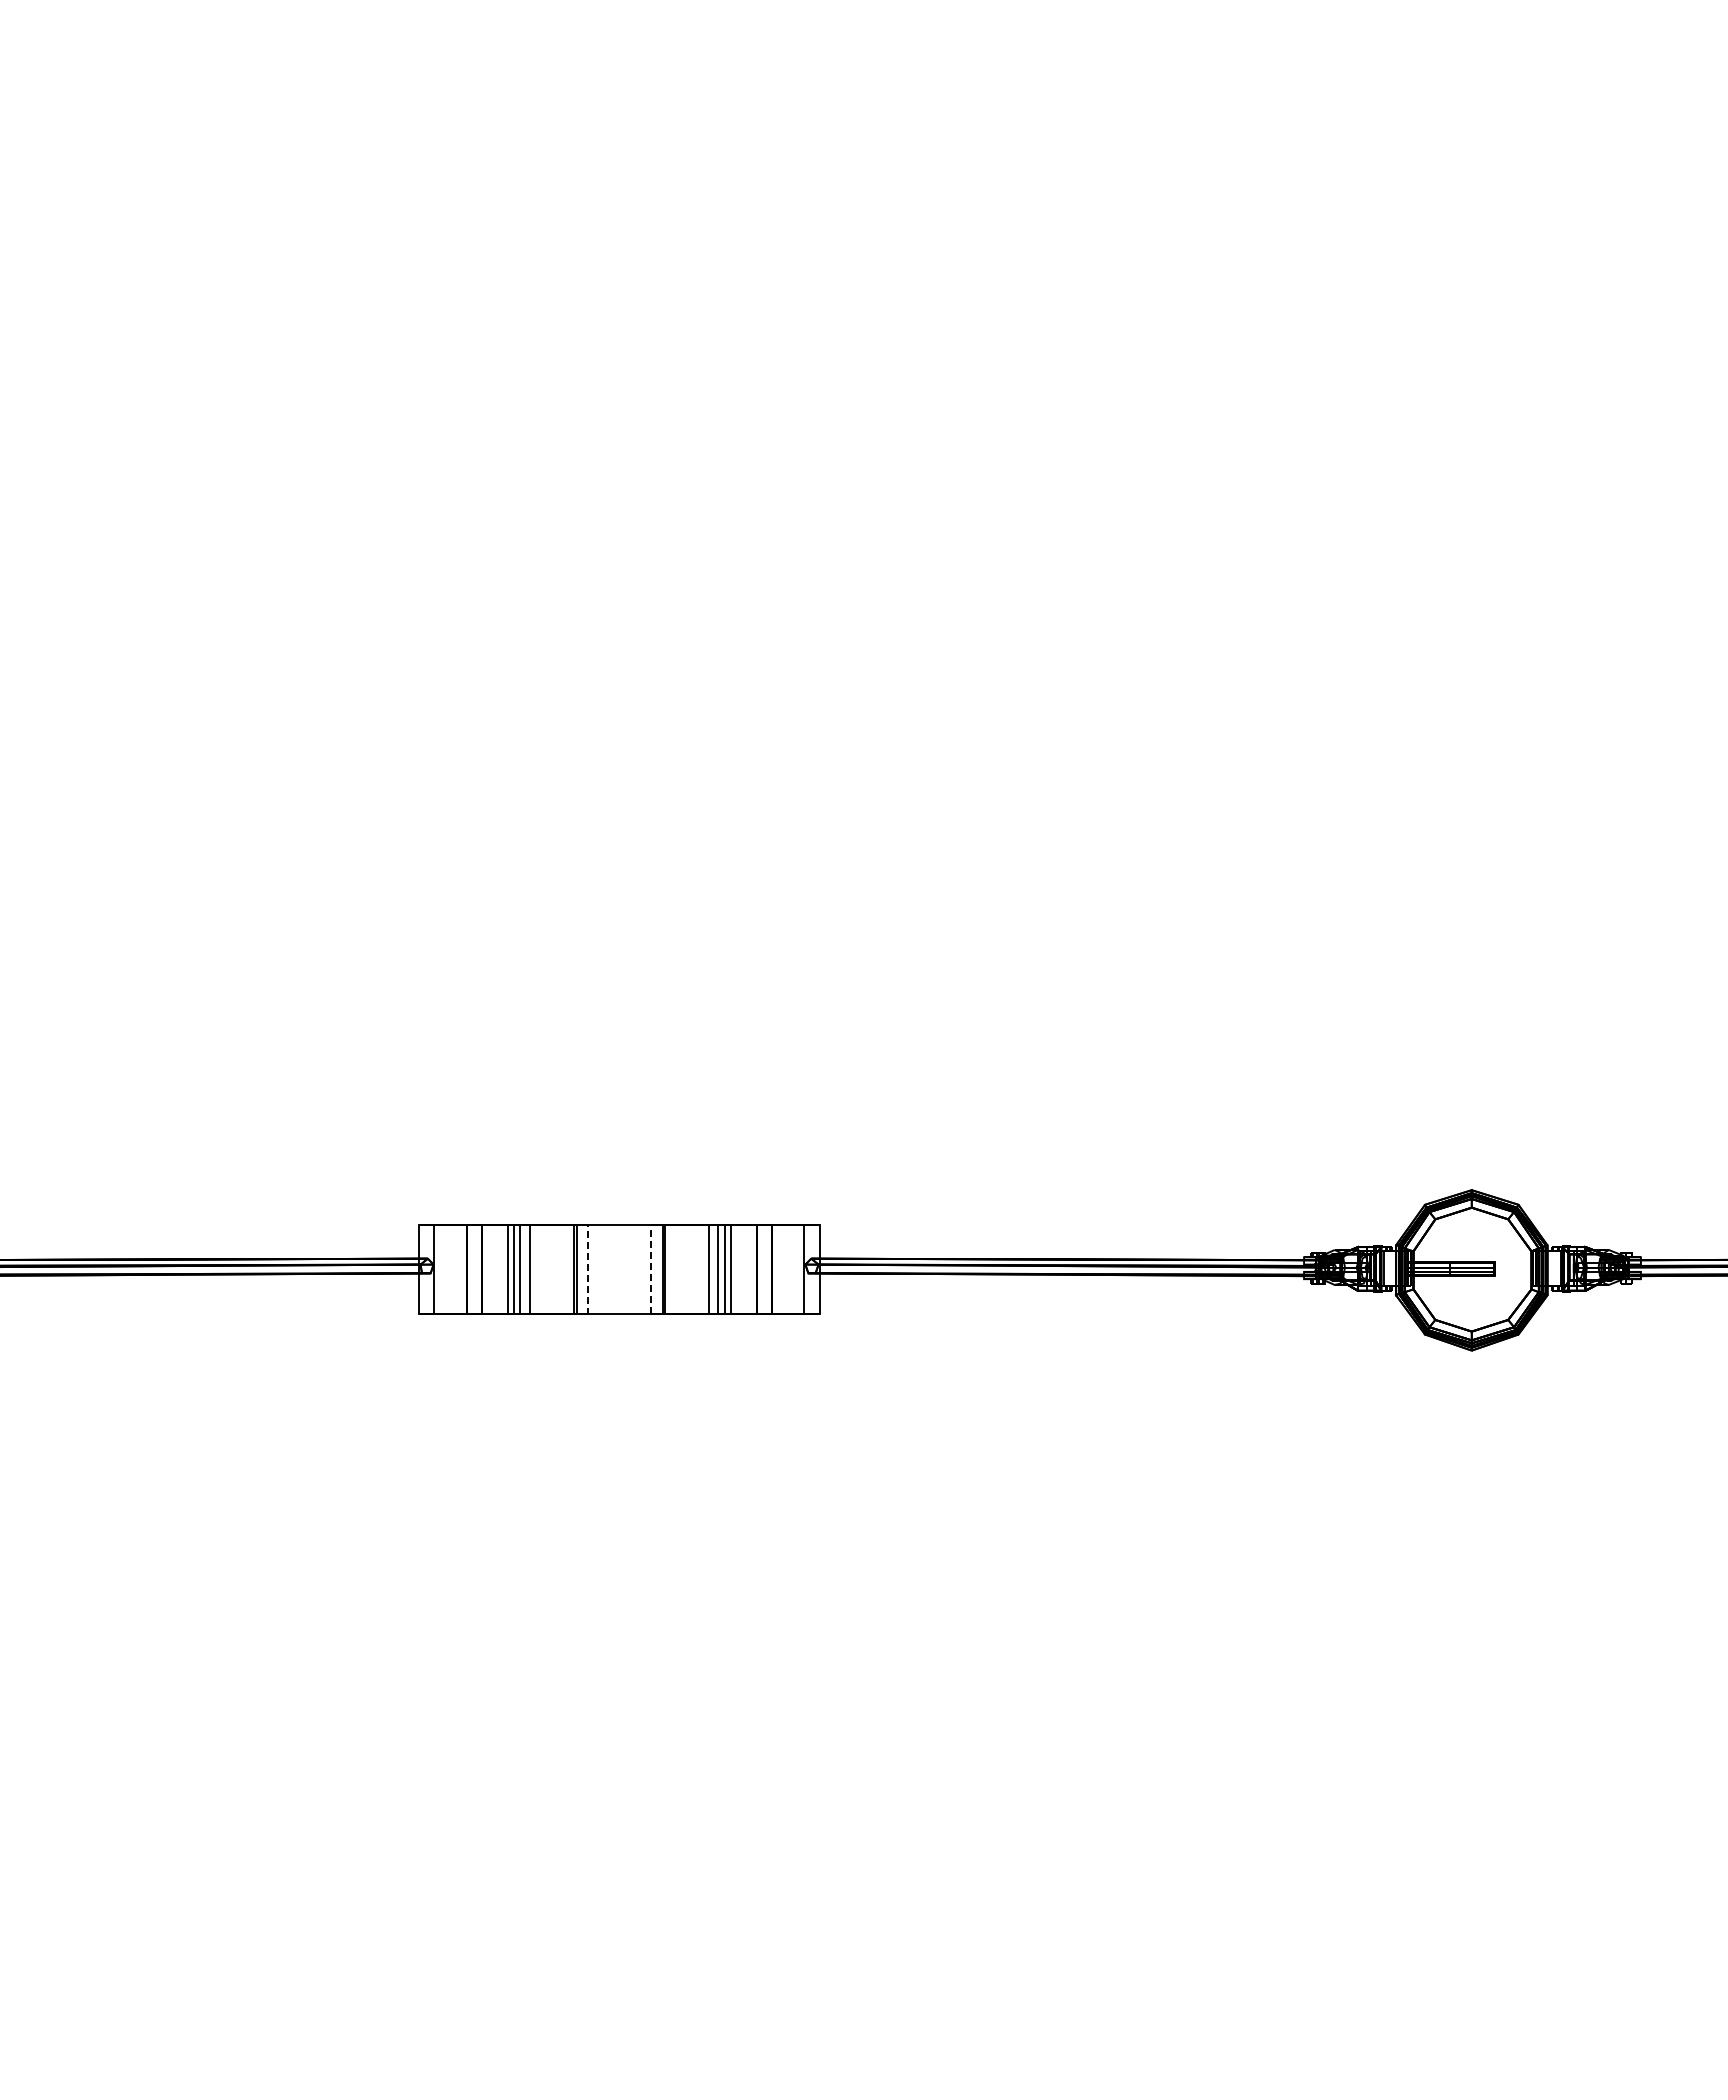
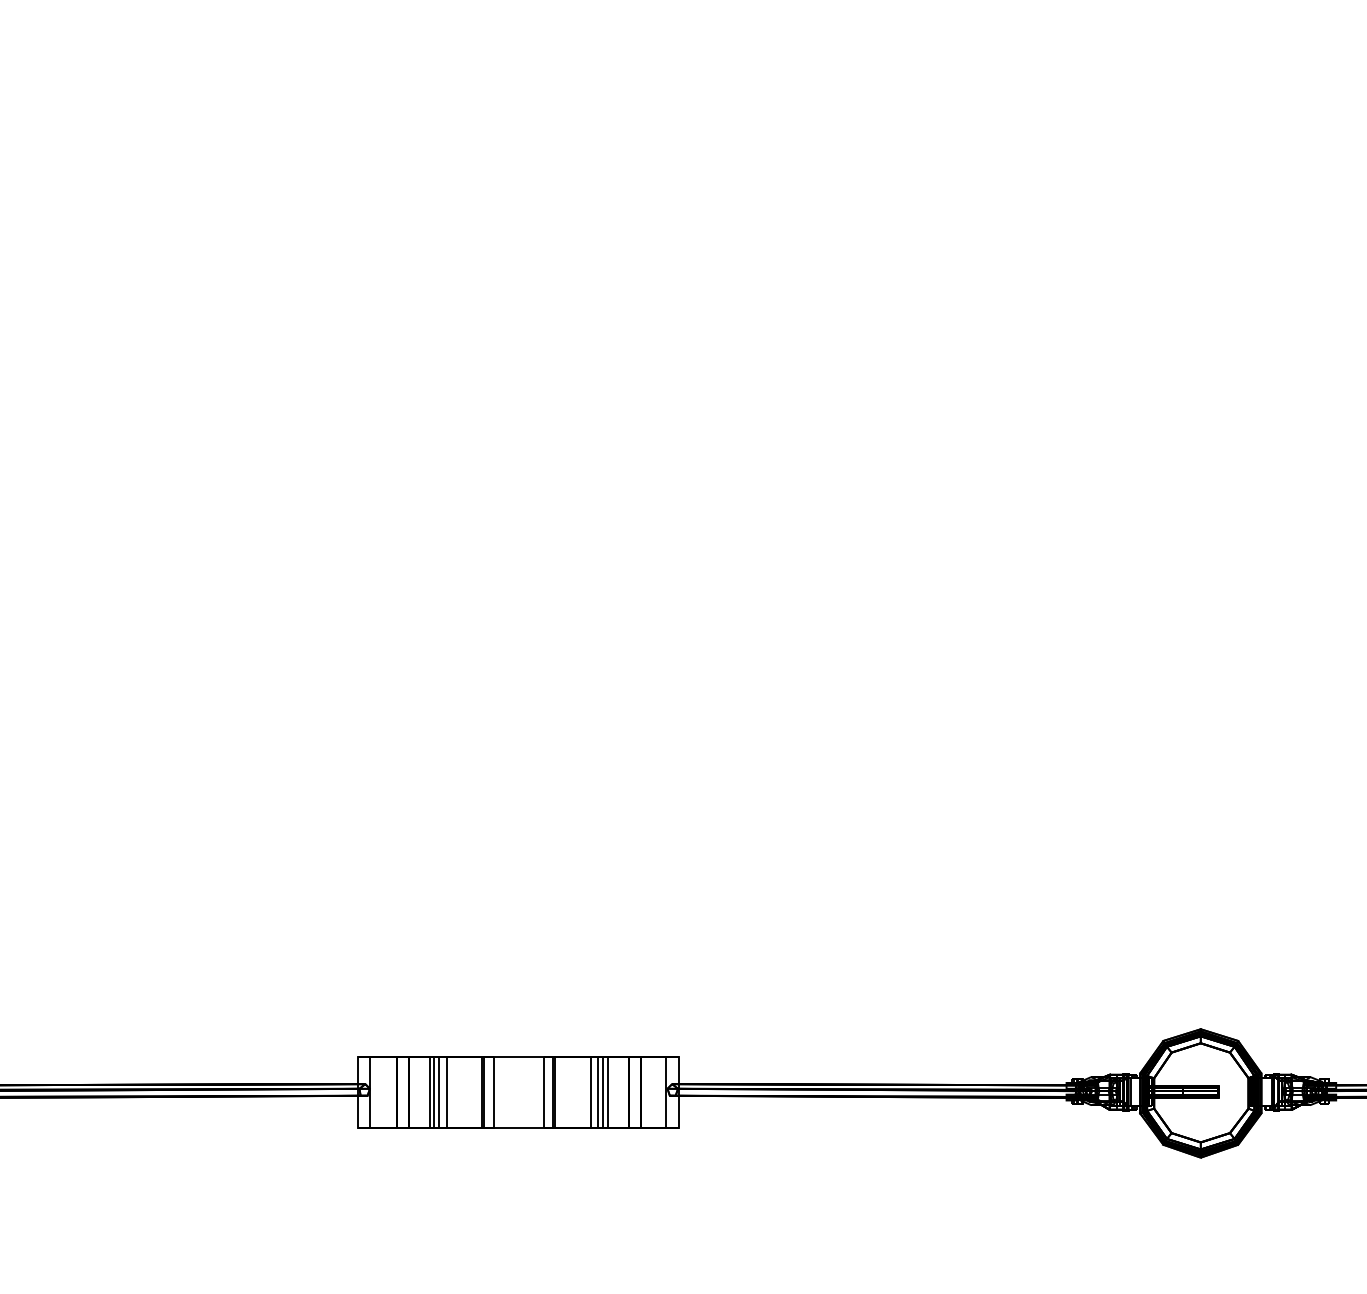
line: (650, 1269) -> (543, 1092), dashed -> solid
line: (588, 1276) -> (493, 1098), dashed -> solid

